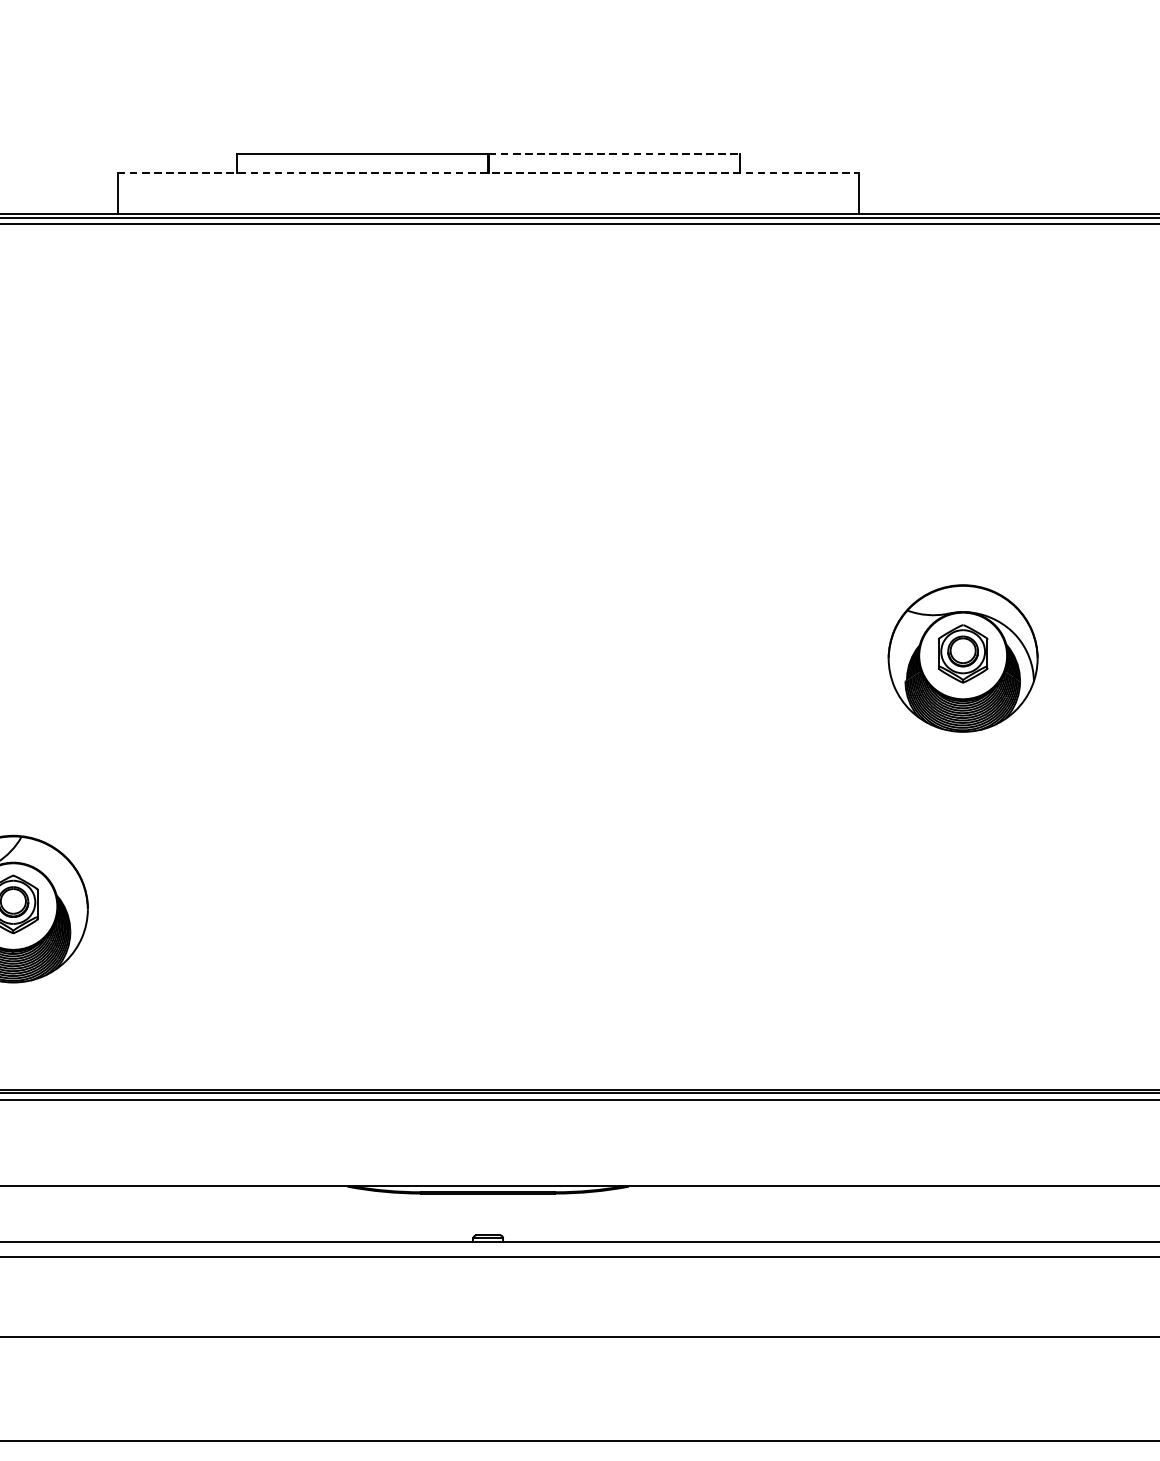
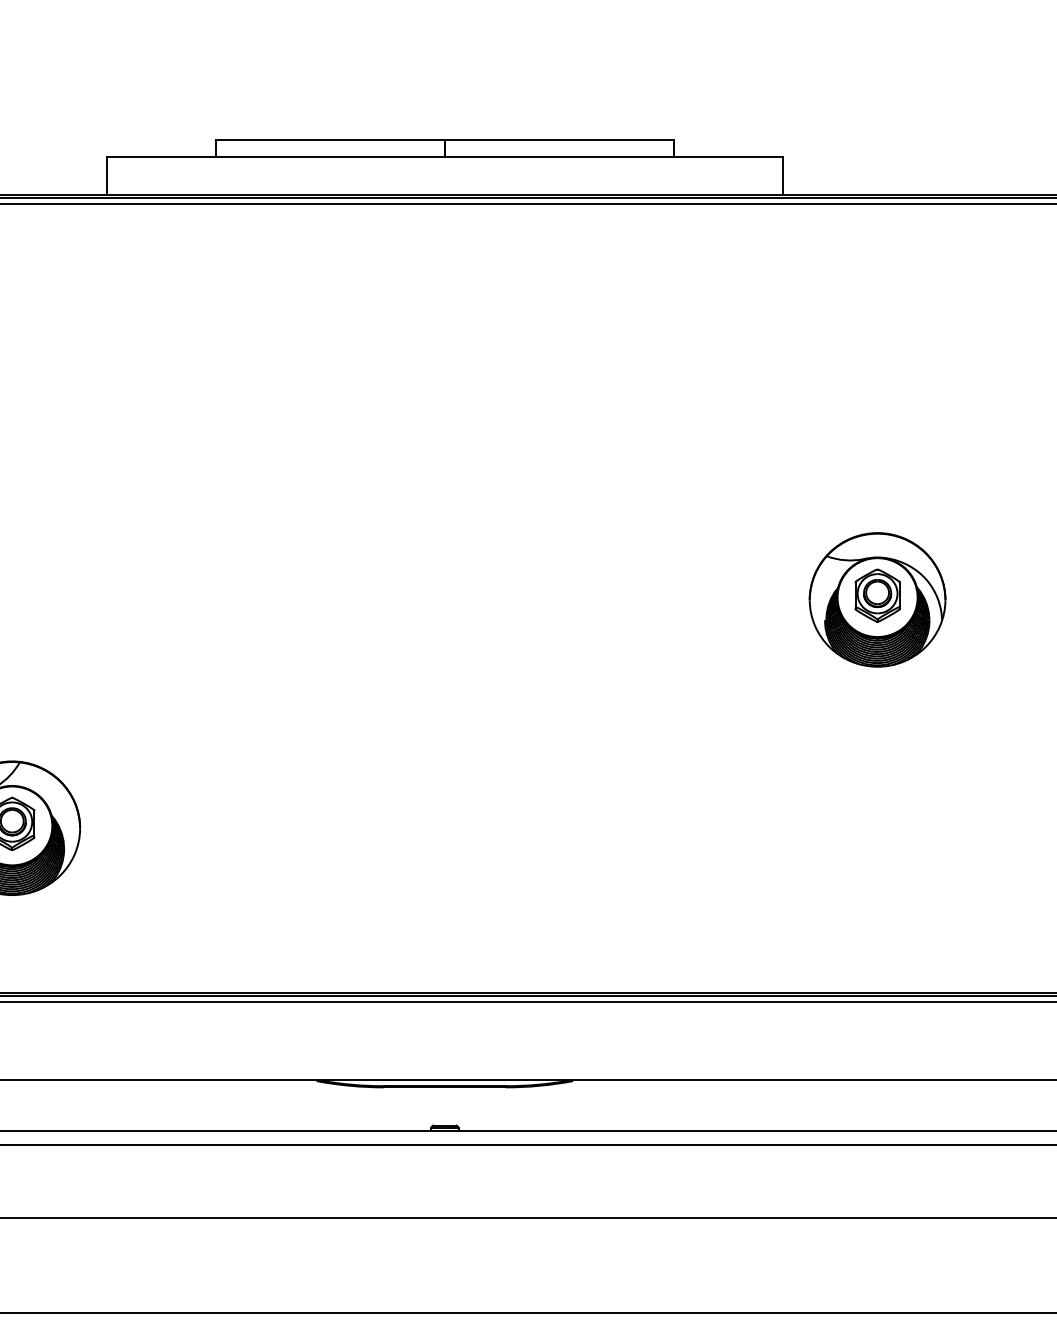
line: (615, 154) -> (560, 140), dashed -> solid
line: (487, 172) -> (444, 157), dashed -> solid

